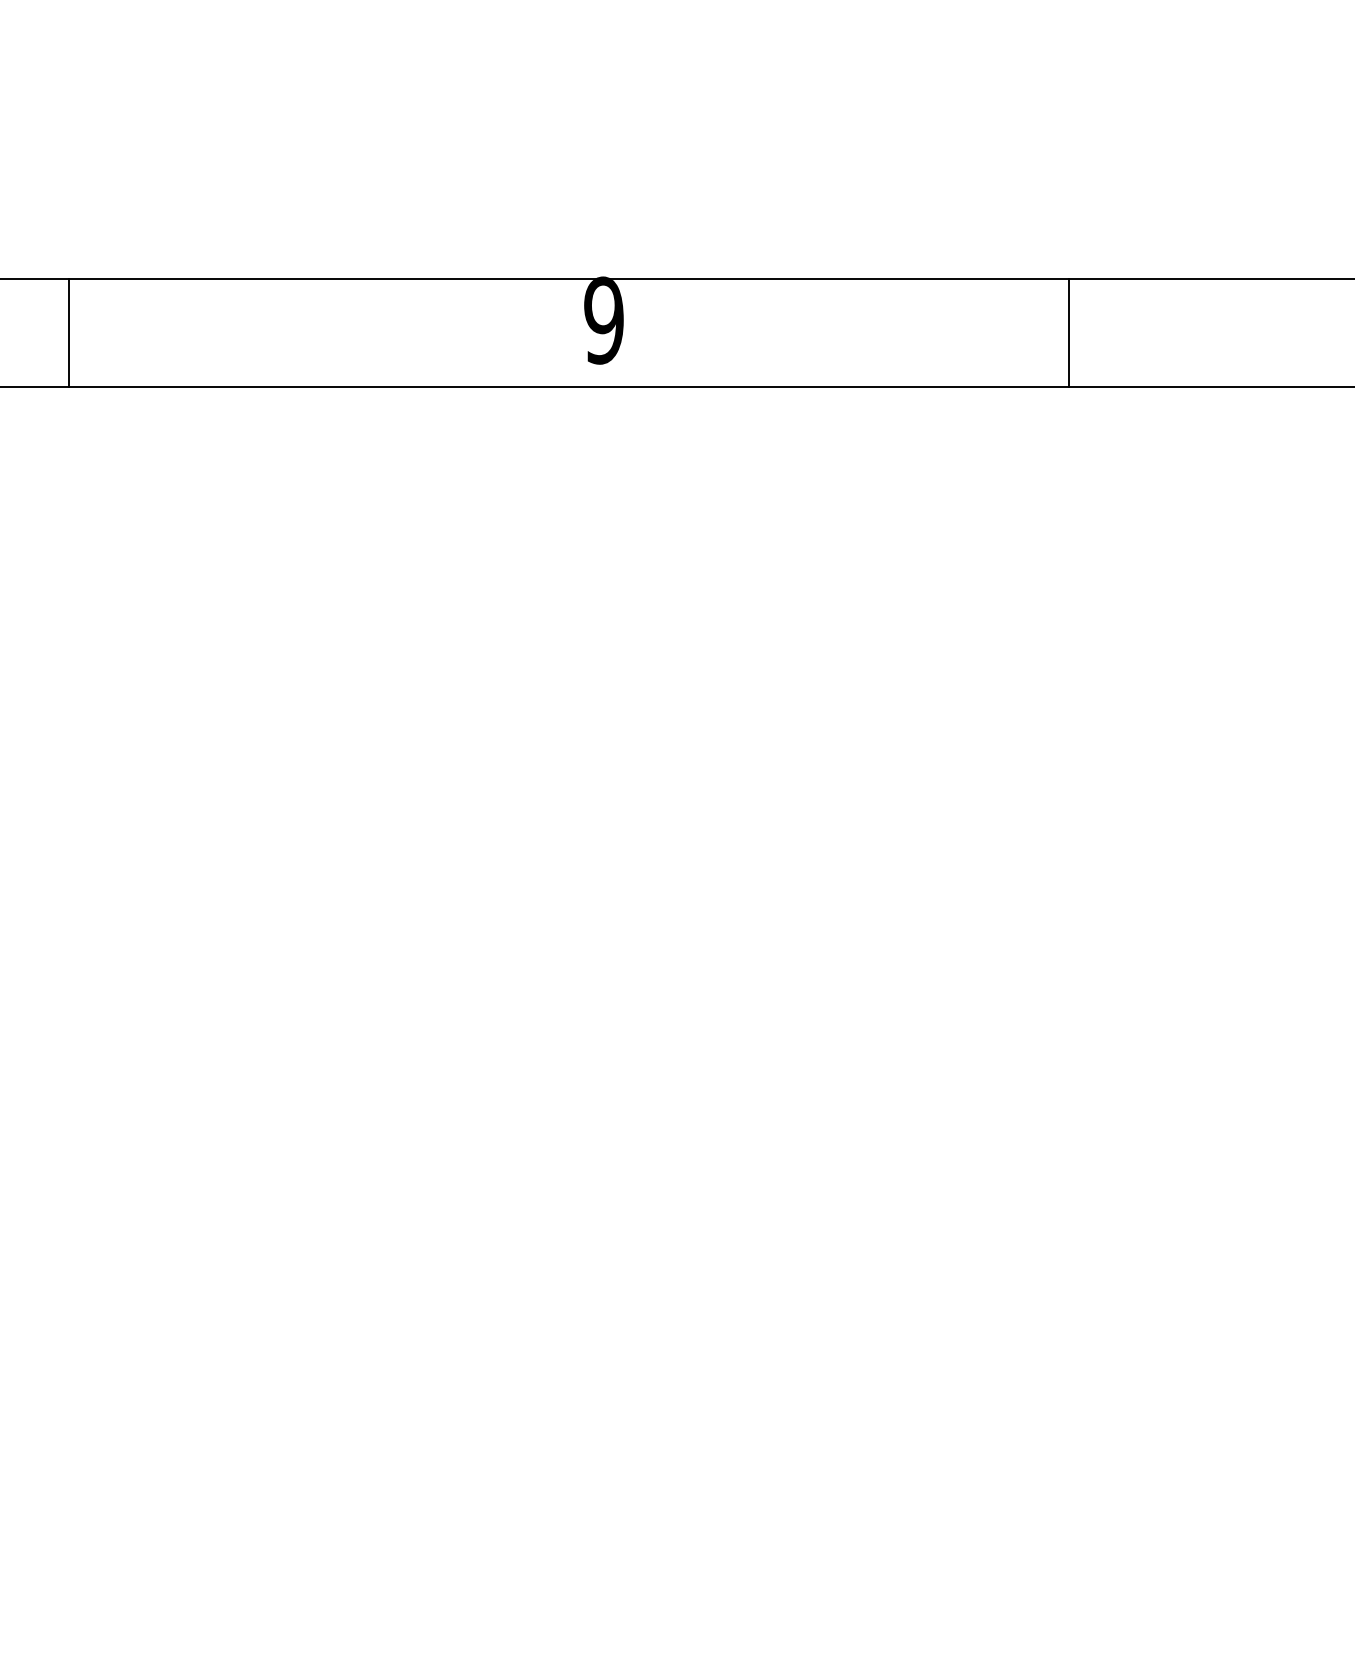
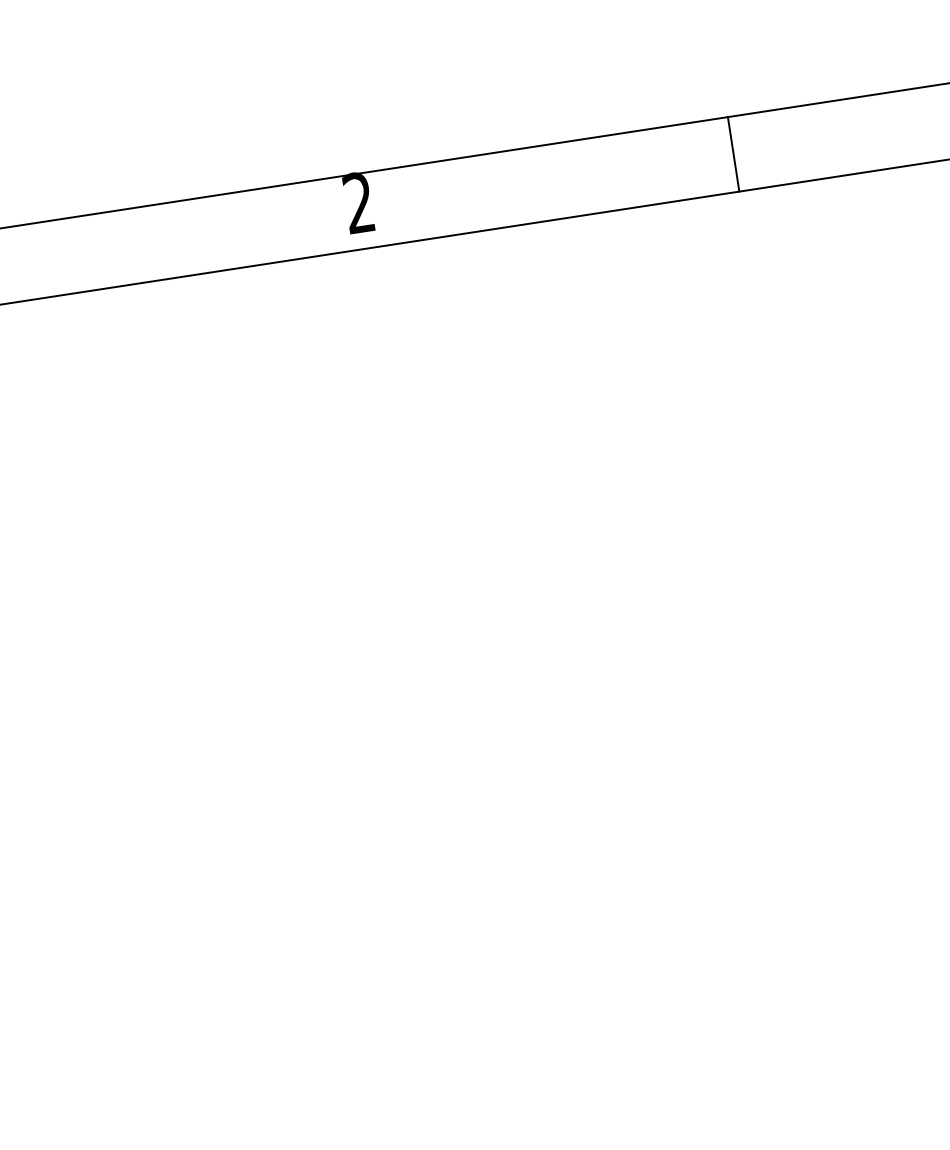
text: (603, 320) -> (358, 202), 9 -> 2
line: (1068, 332) -> (733, 154), moved

